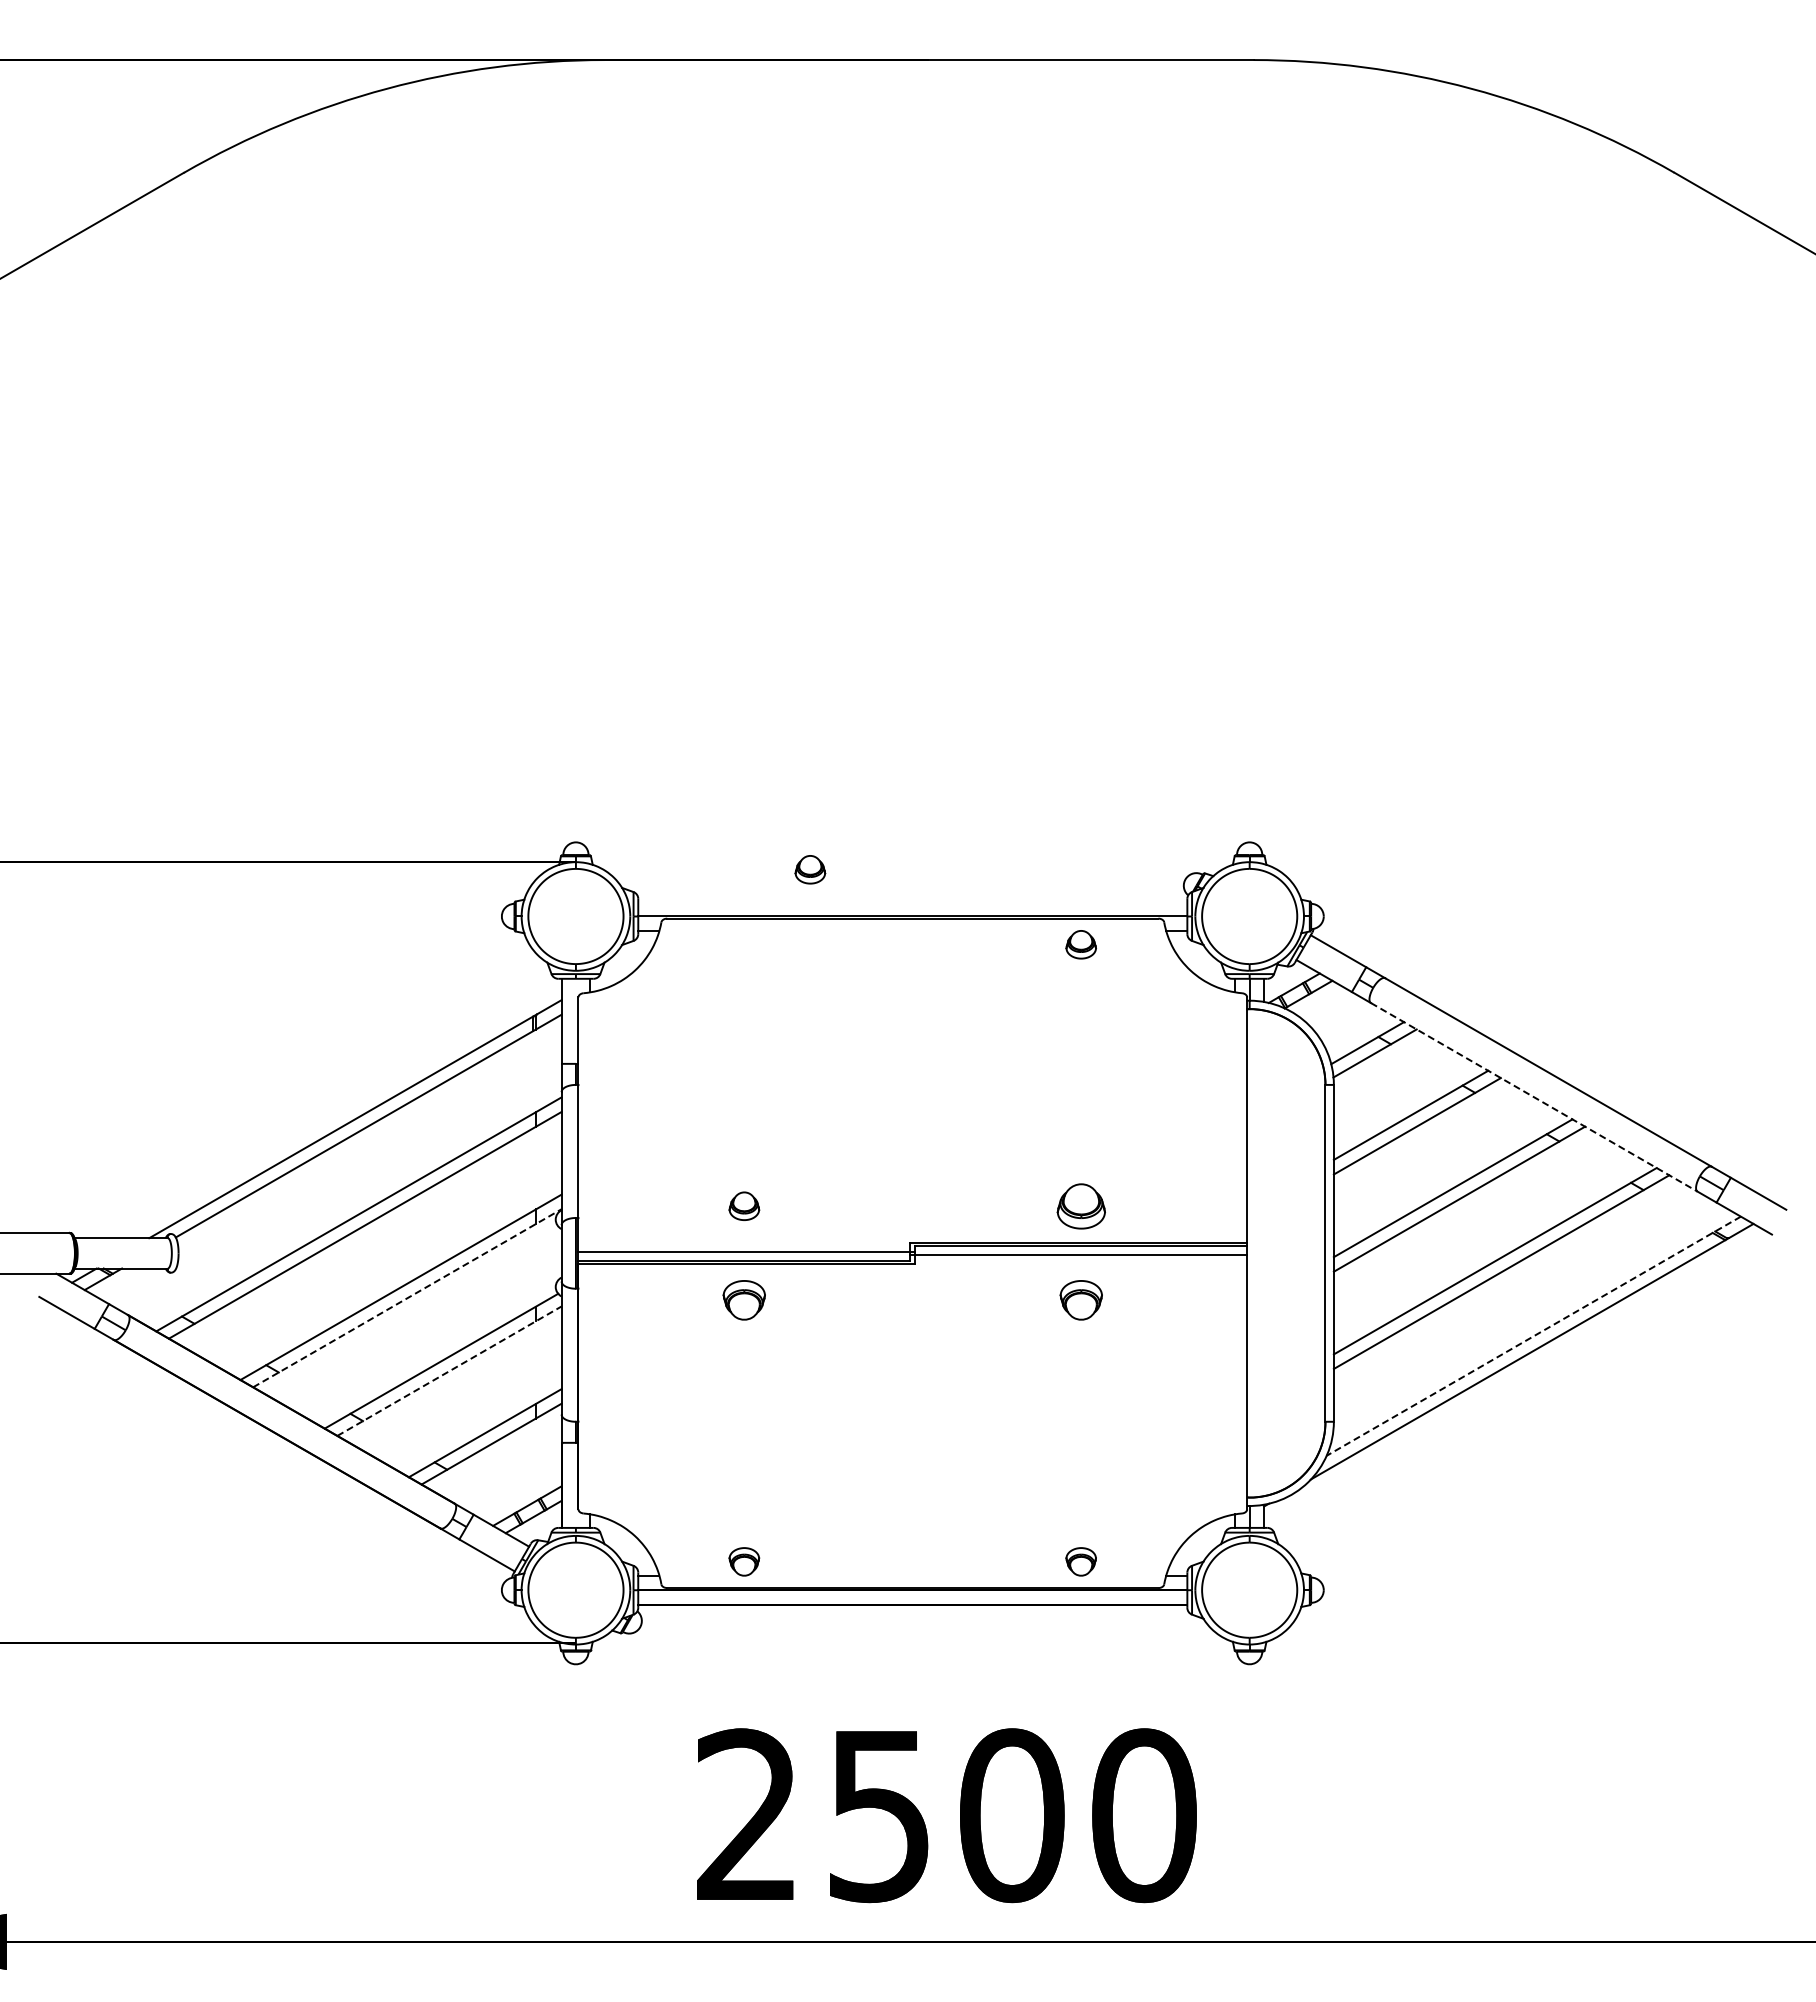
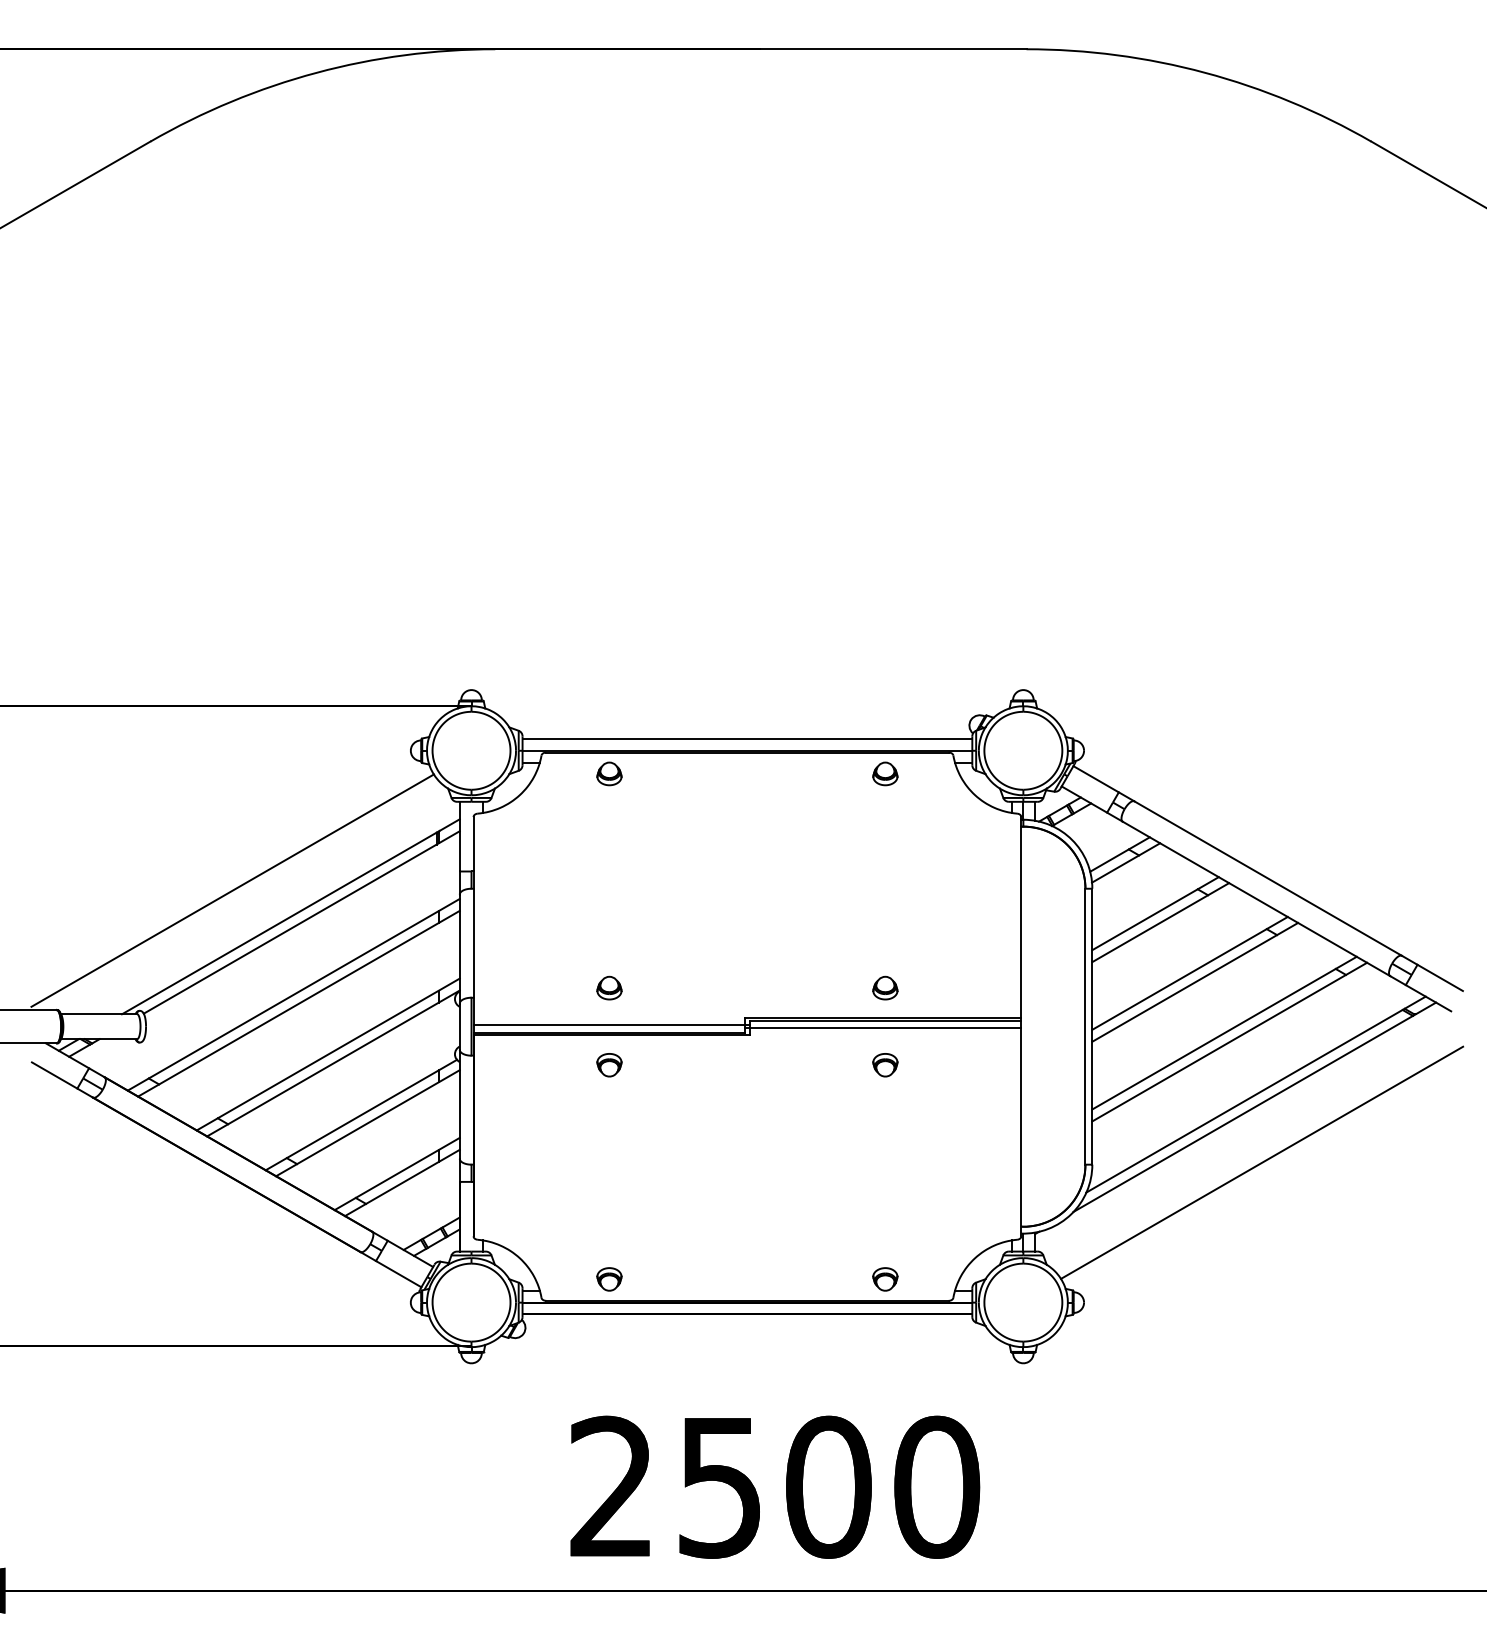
part: (810, 869) -> (609, 773), moved
line: (912, 902) -> (747, 739), added
line: (284, 1087) -> (232, 890), added
line: (1534, 1097) -> (1256, 899), dashed -> solid
part: (1080, 1205) -> (884, 987), size x0.62
line: (407, 1298) -> (333, 1063), dashed -> solid
part: (744, 1300) -> (609, 1065), size x0.71
part: (1080, 1300) -> (884, 1065), size x0.71
line: (1533, 1336) -> (1255, 1094), dashed -> solid
line: (449, 1370) -> (367, 1122), dashed -> solid
line: (1540, 1419) -> (1261, 1162), added

